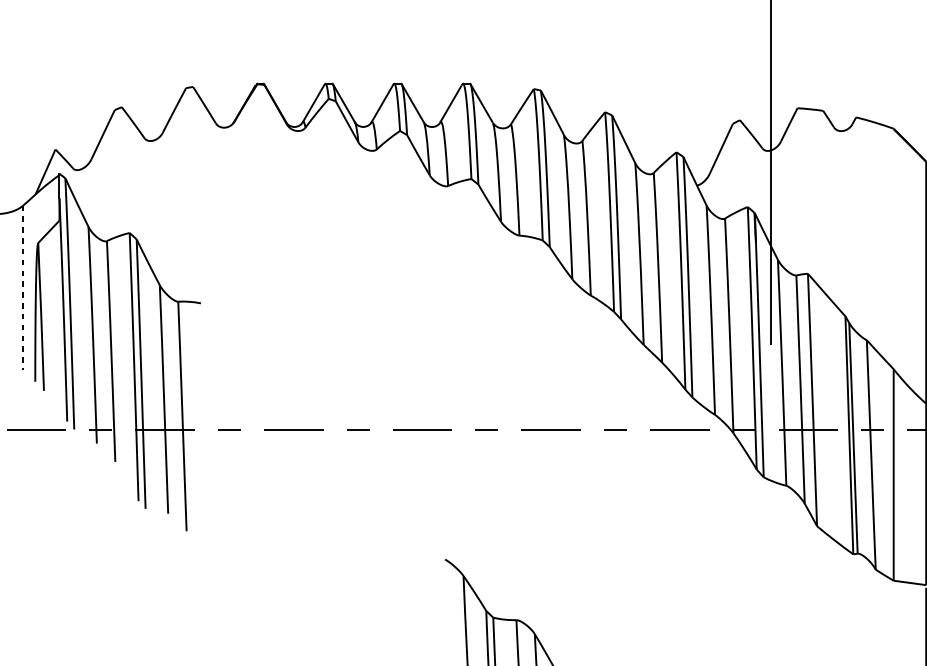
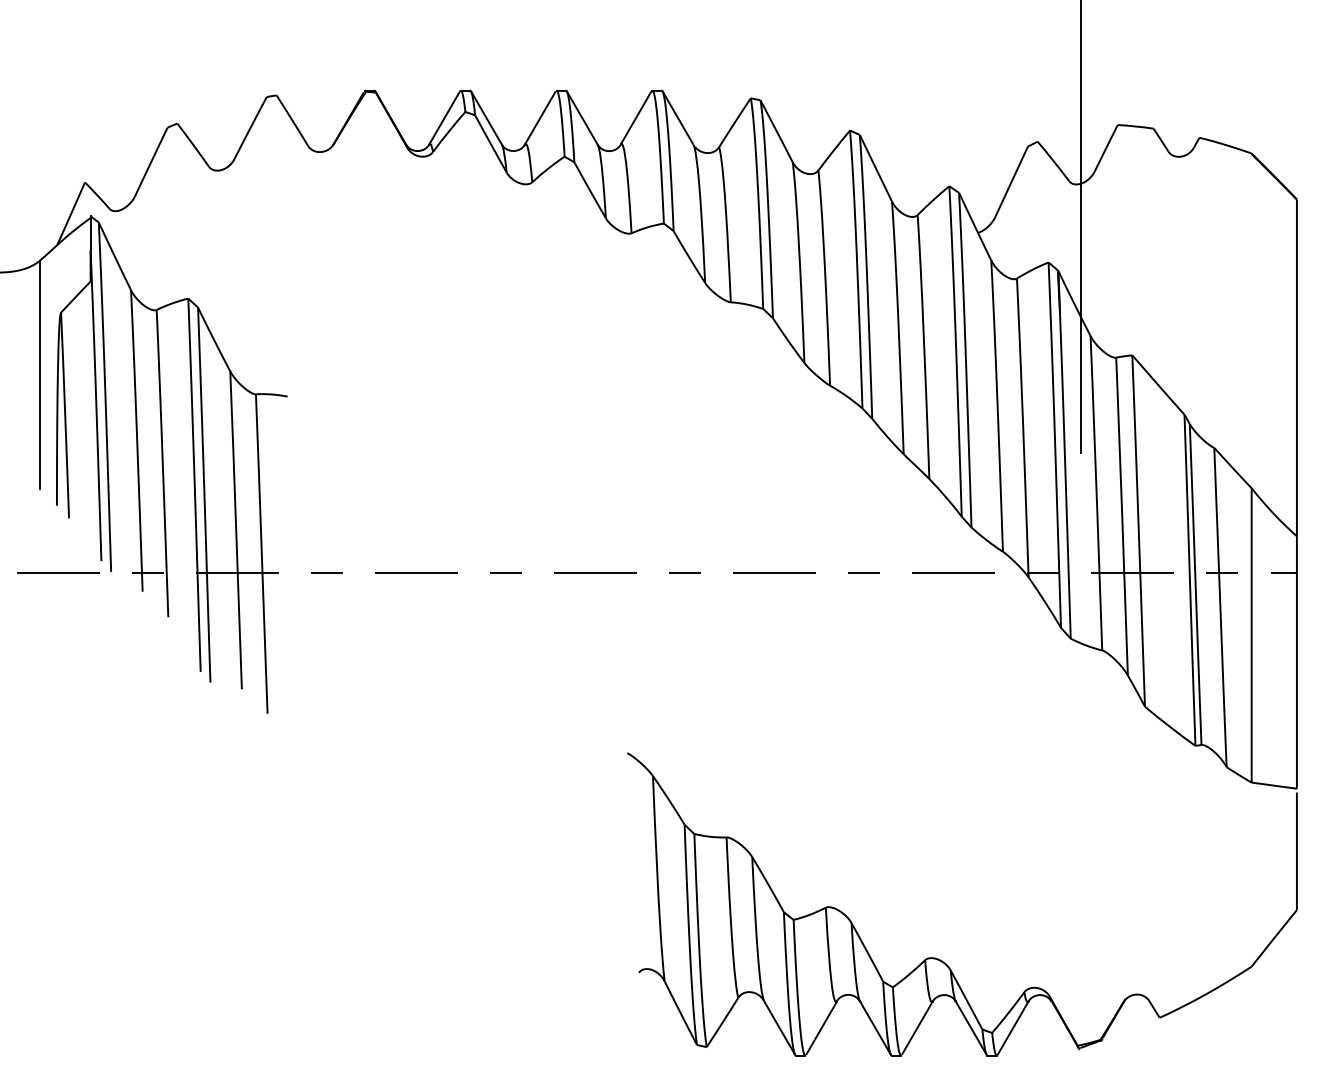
line: (23, 288) -> (40, 375), dashed -> solid

